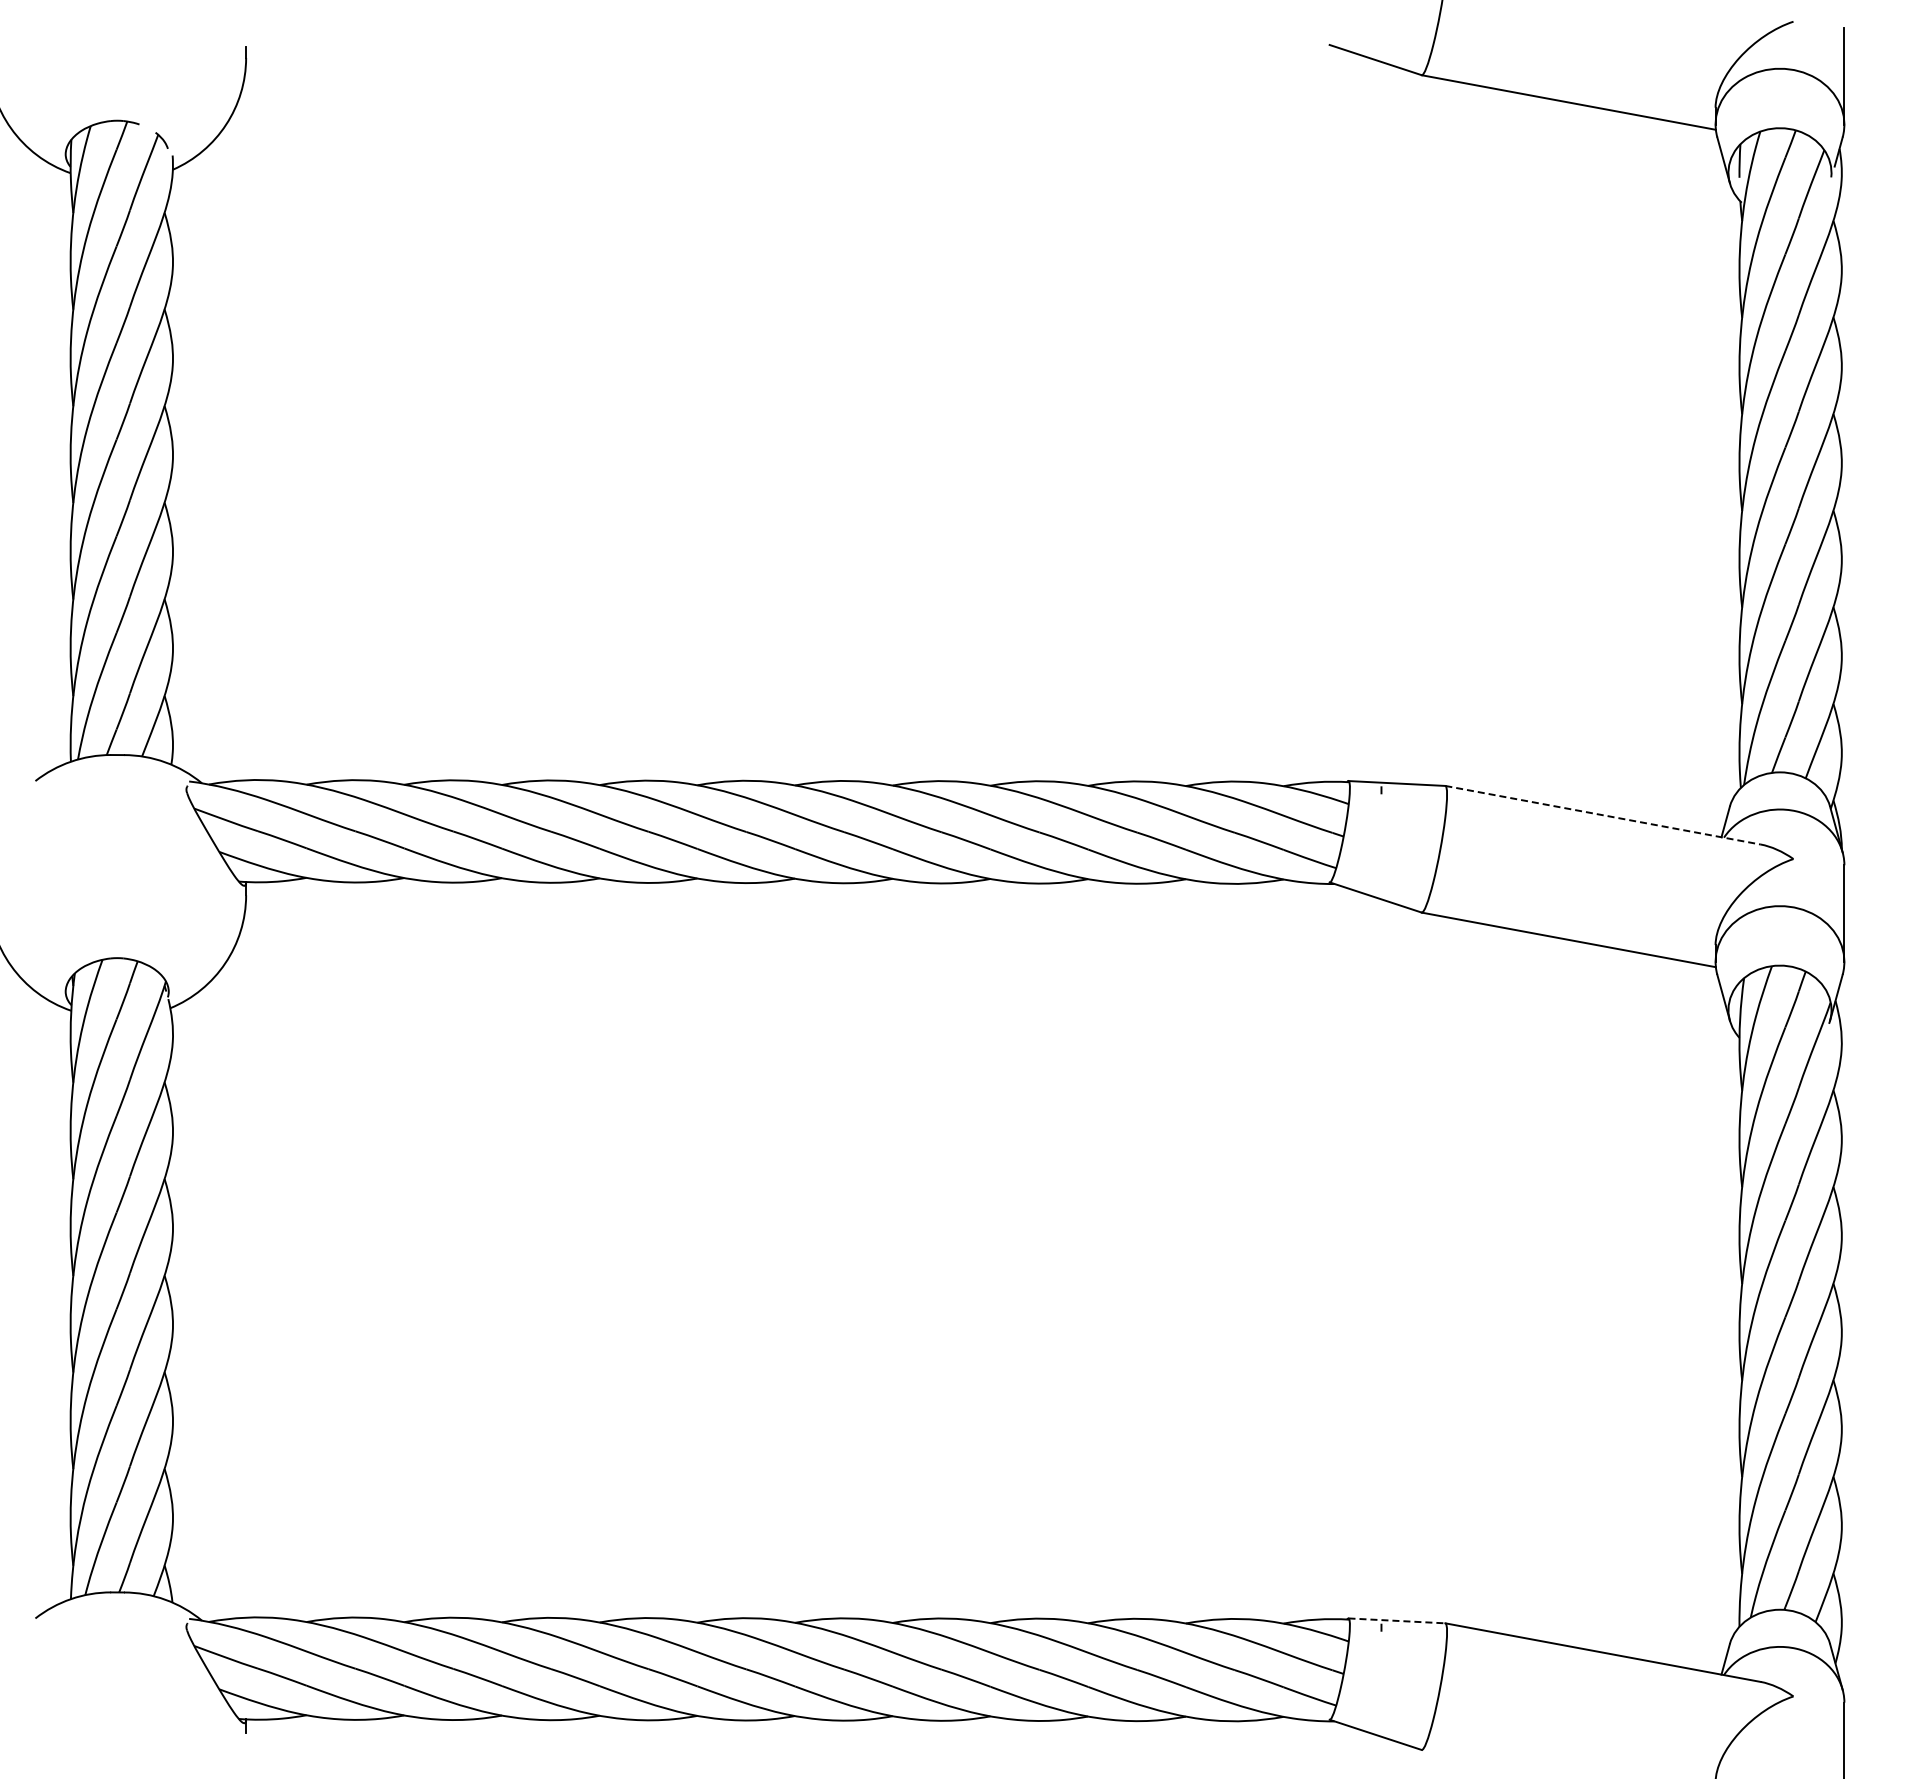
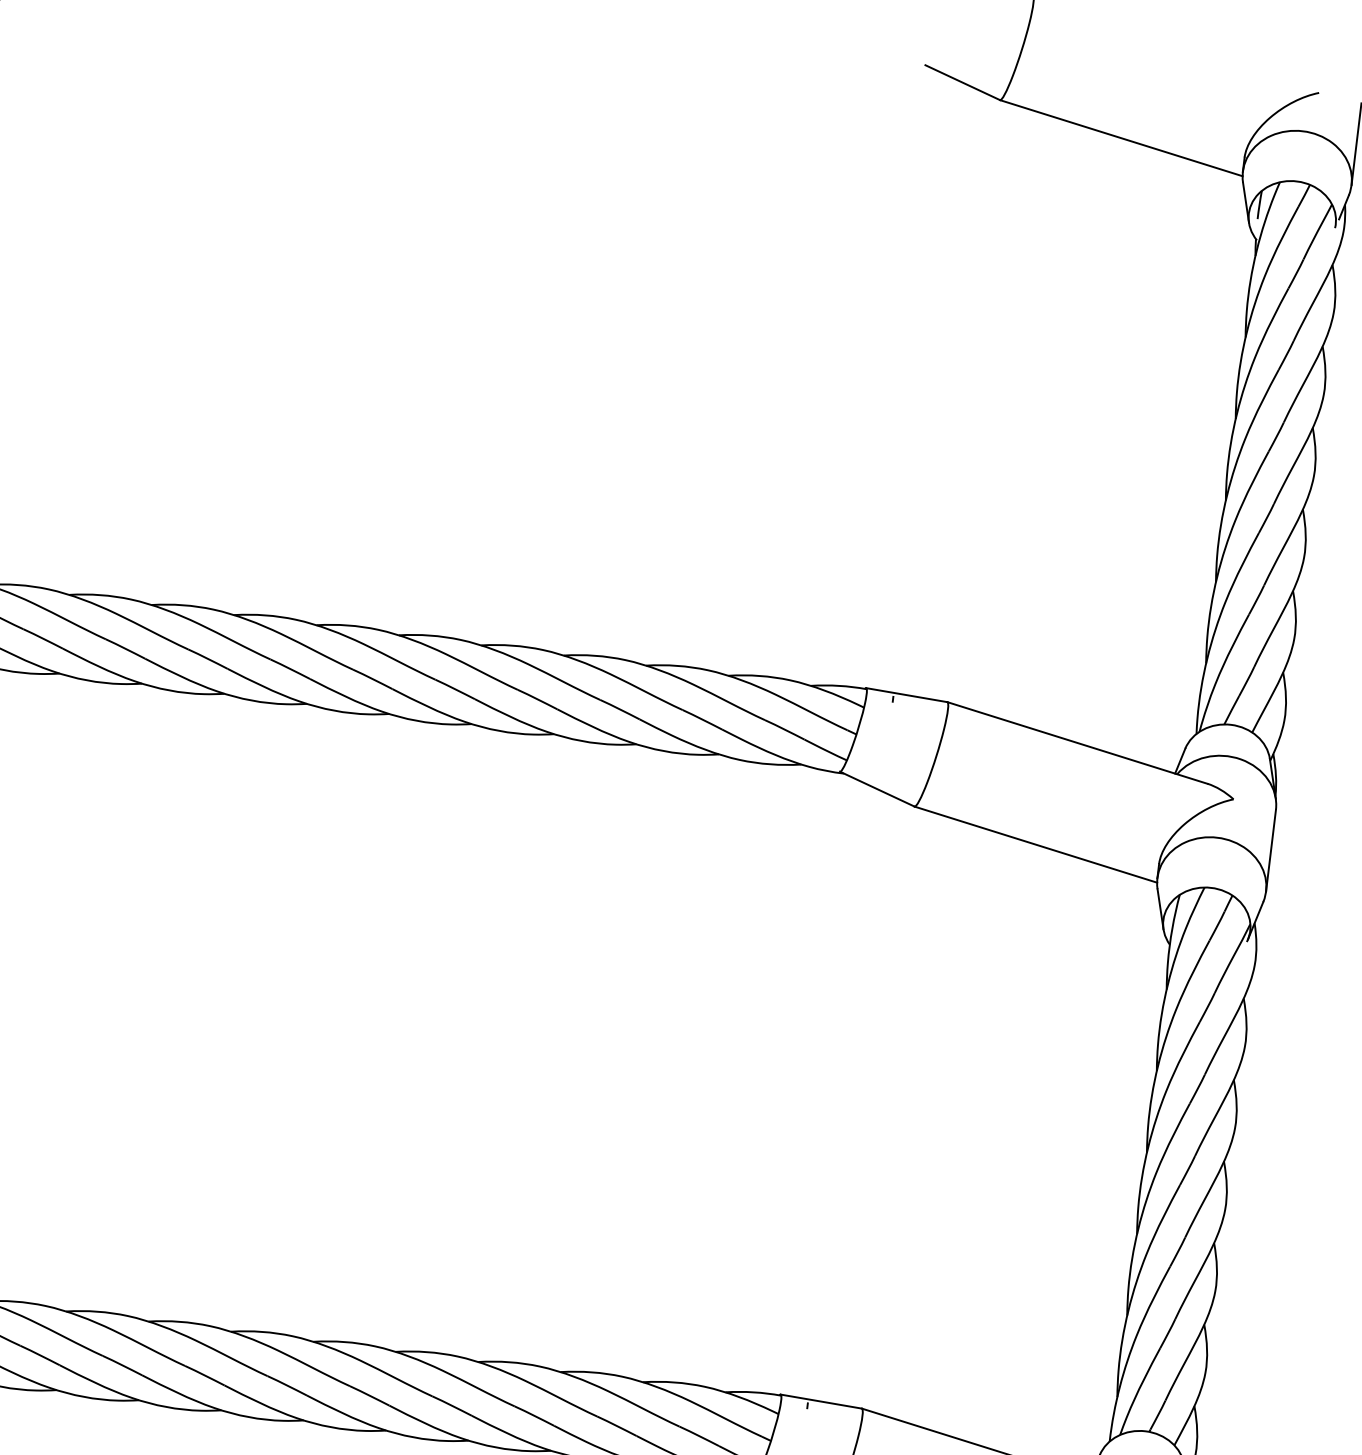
line: (1603, 815) -> (1077, 743), dashed -> solid
line: (1397, 1620) -> (821, 1401), dashed -> solid

